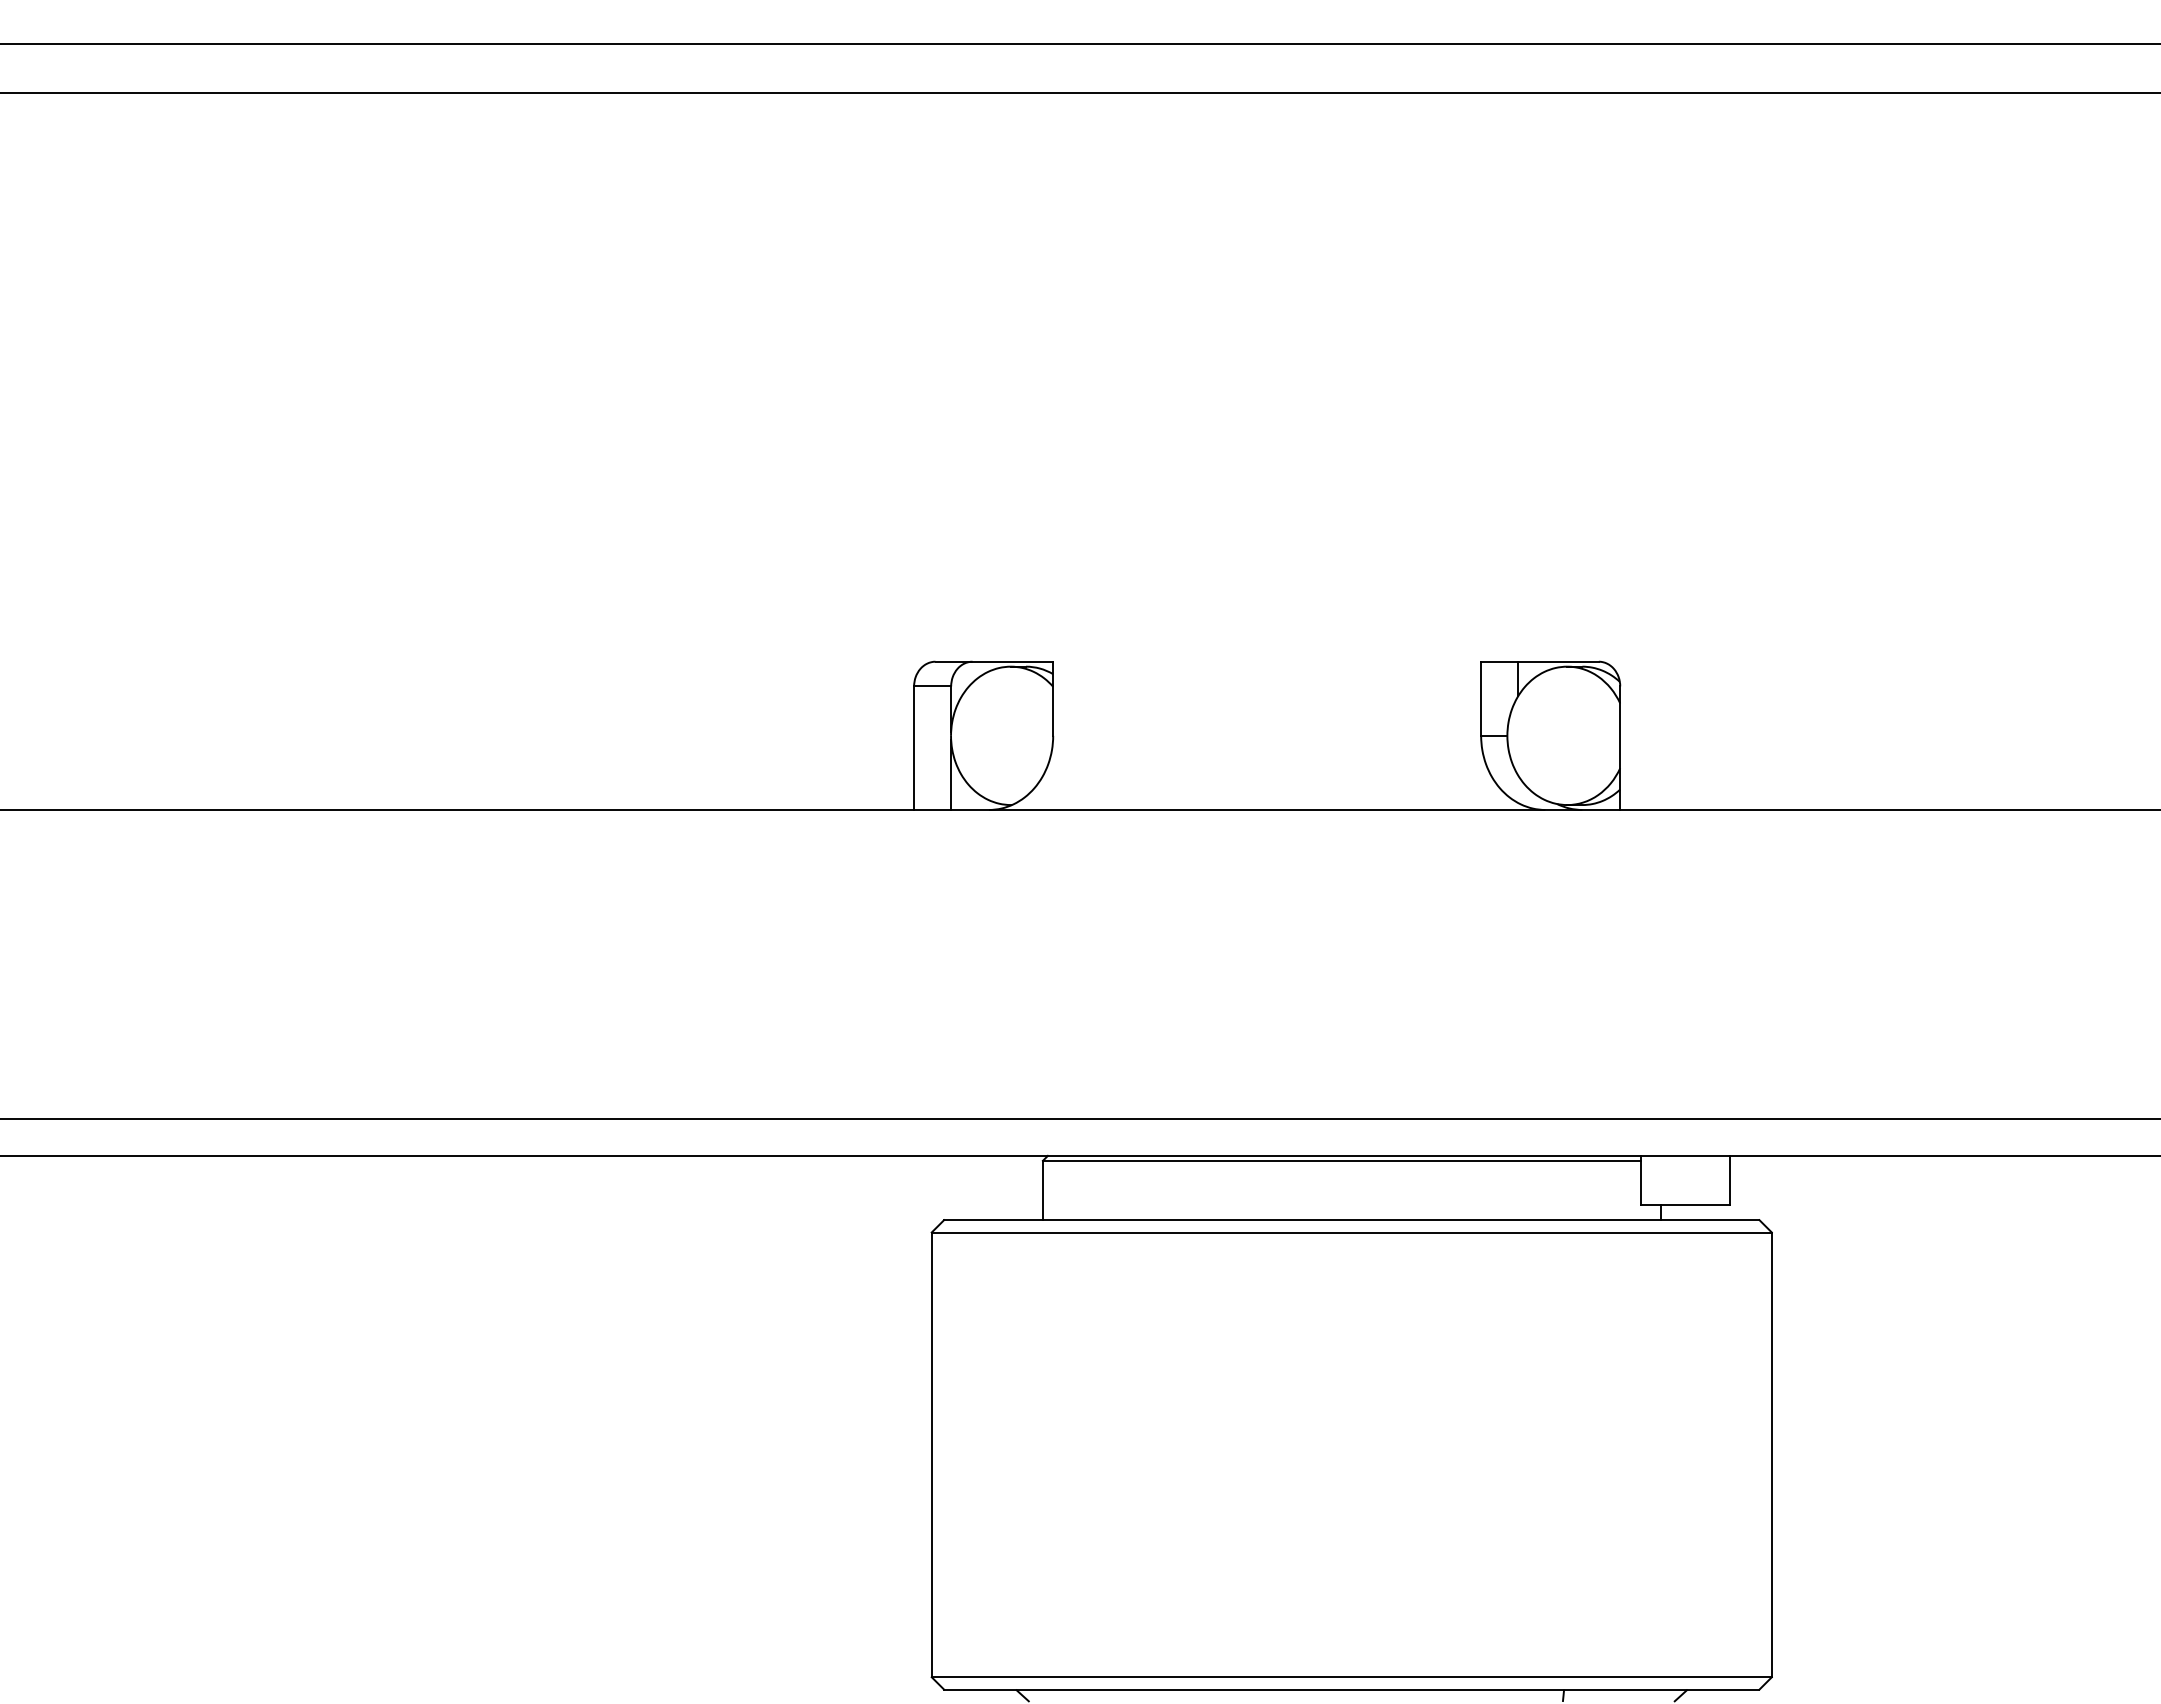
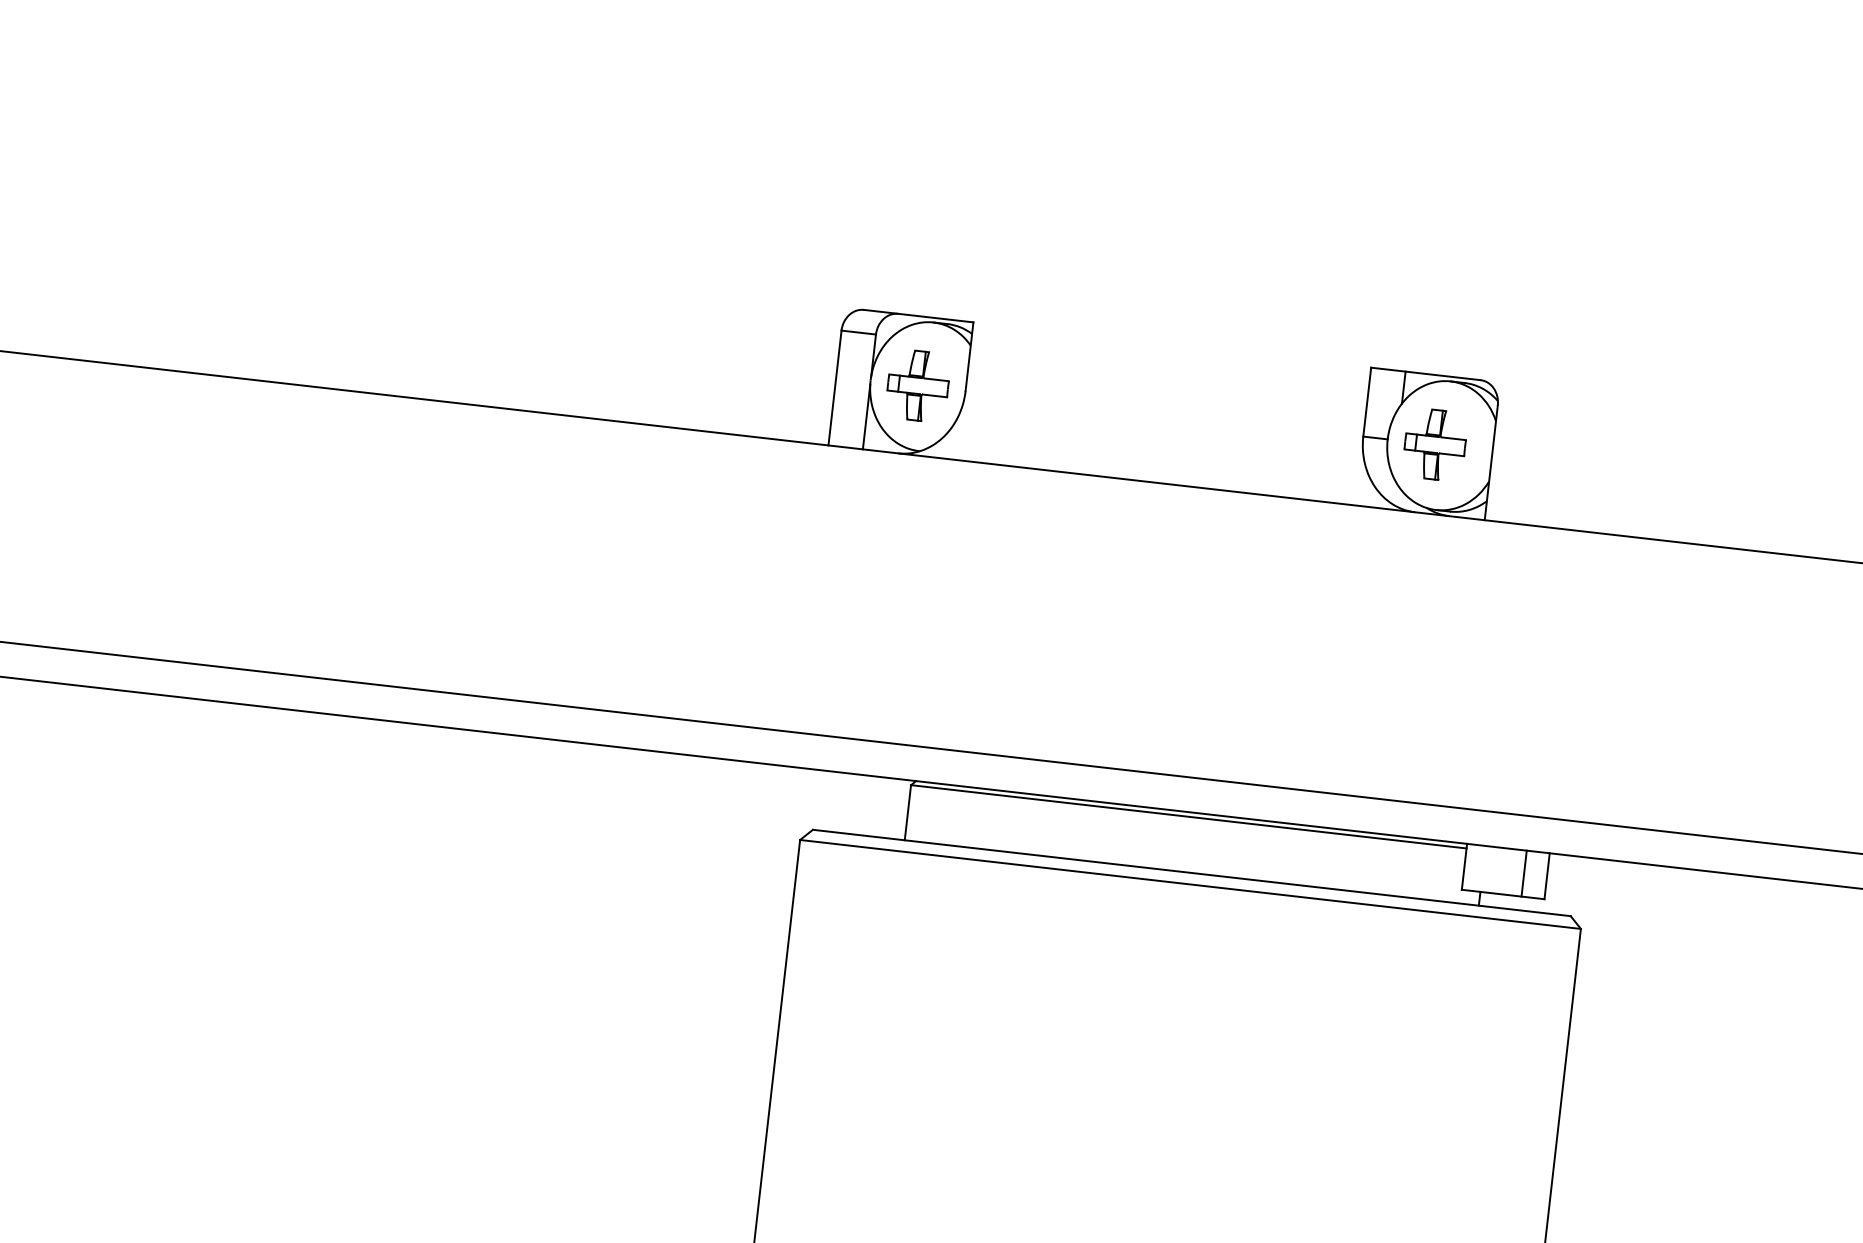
part: (1002, 735) -> (918, 385), added
part: (1558, 735) -> (1435, 444), added
line: (1704, 1180) -> (1523, 873), added

